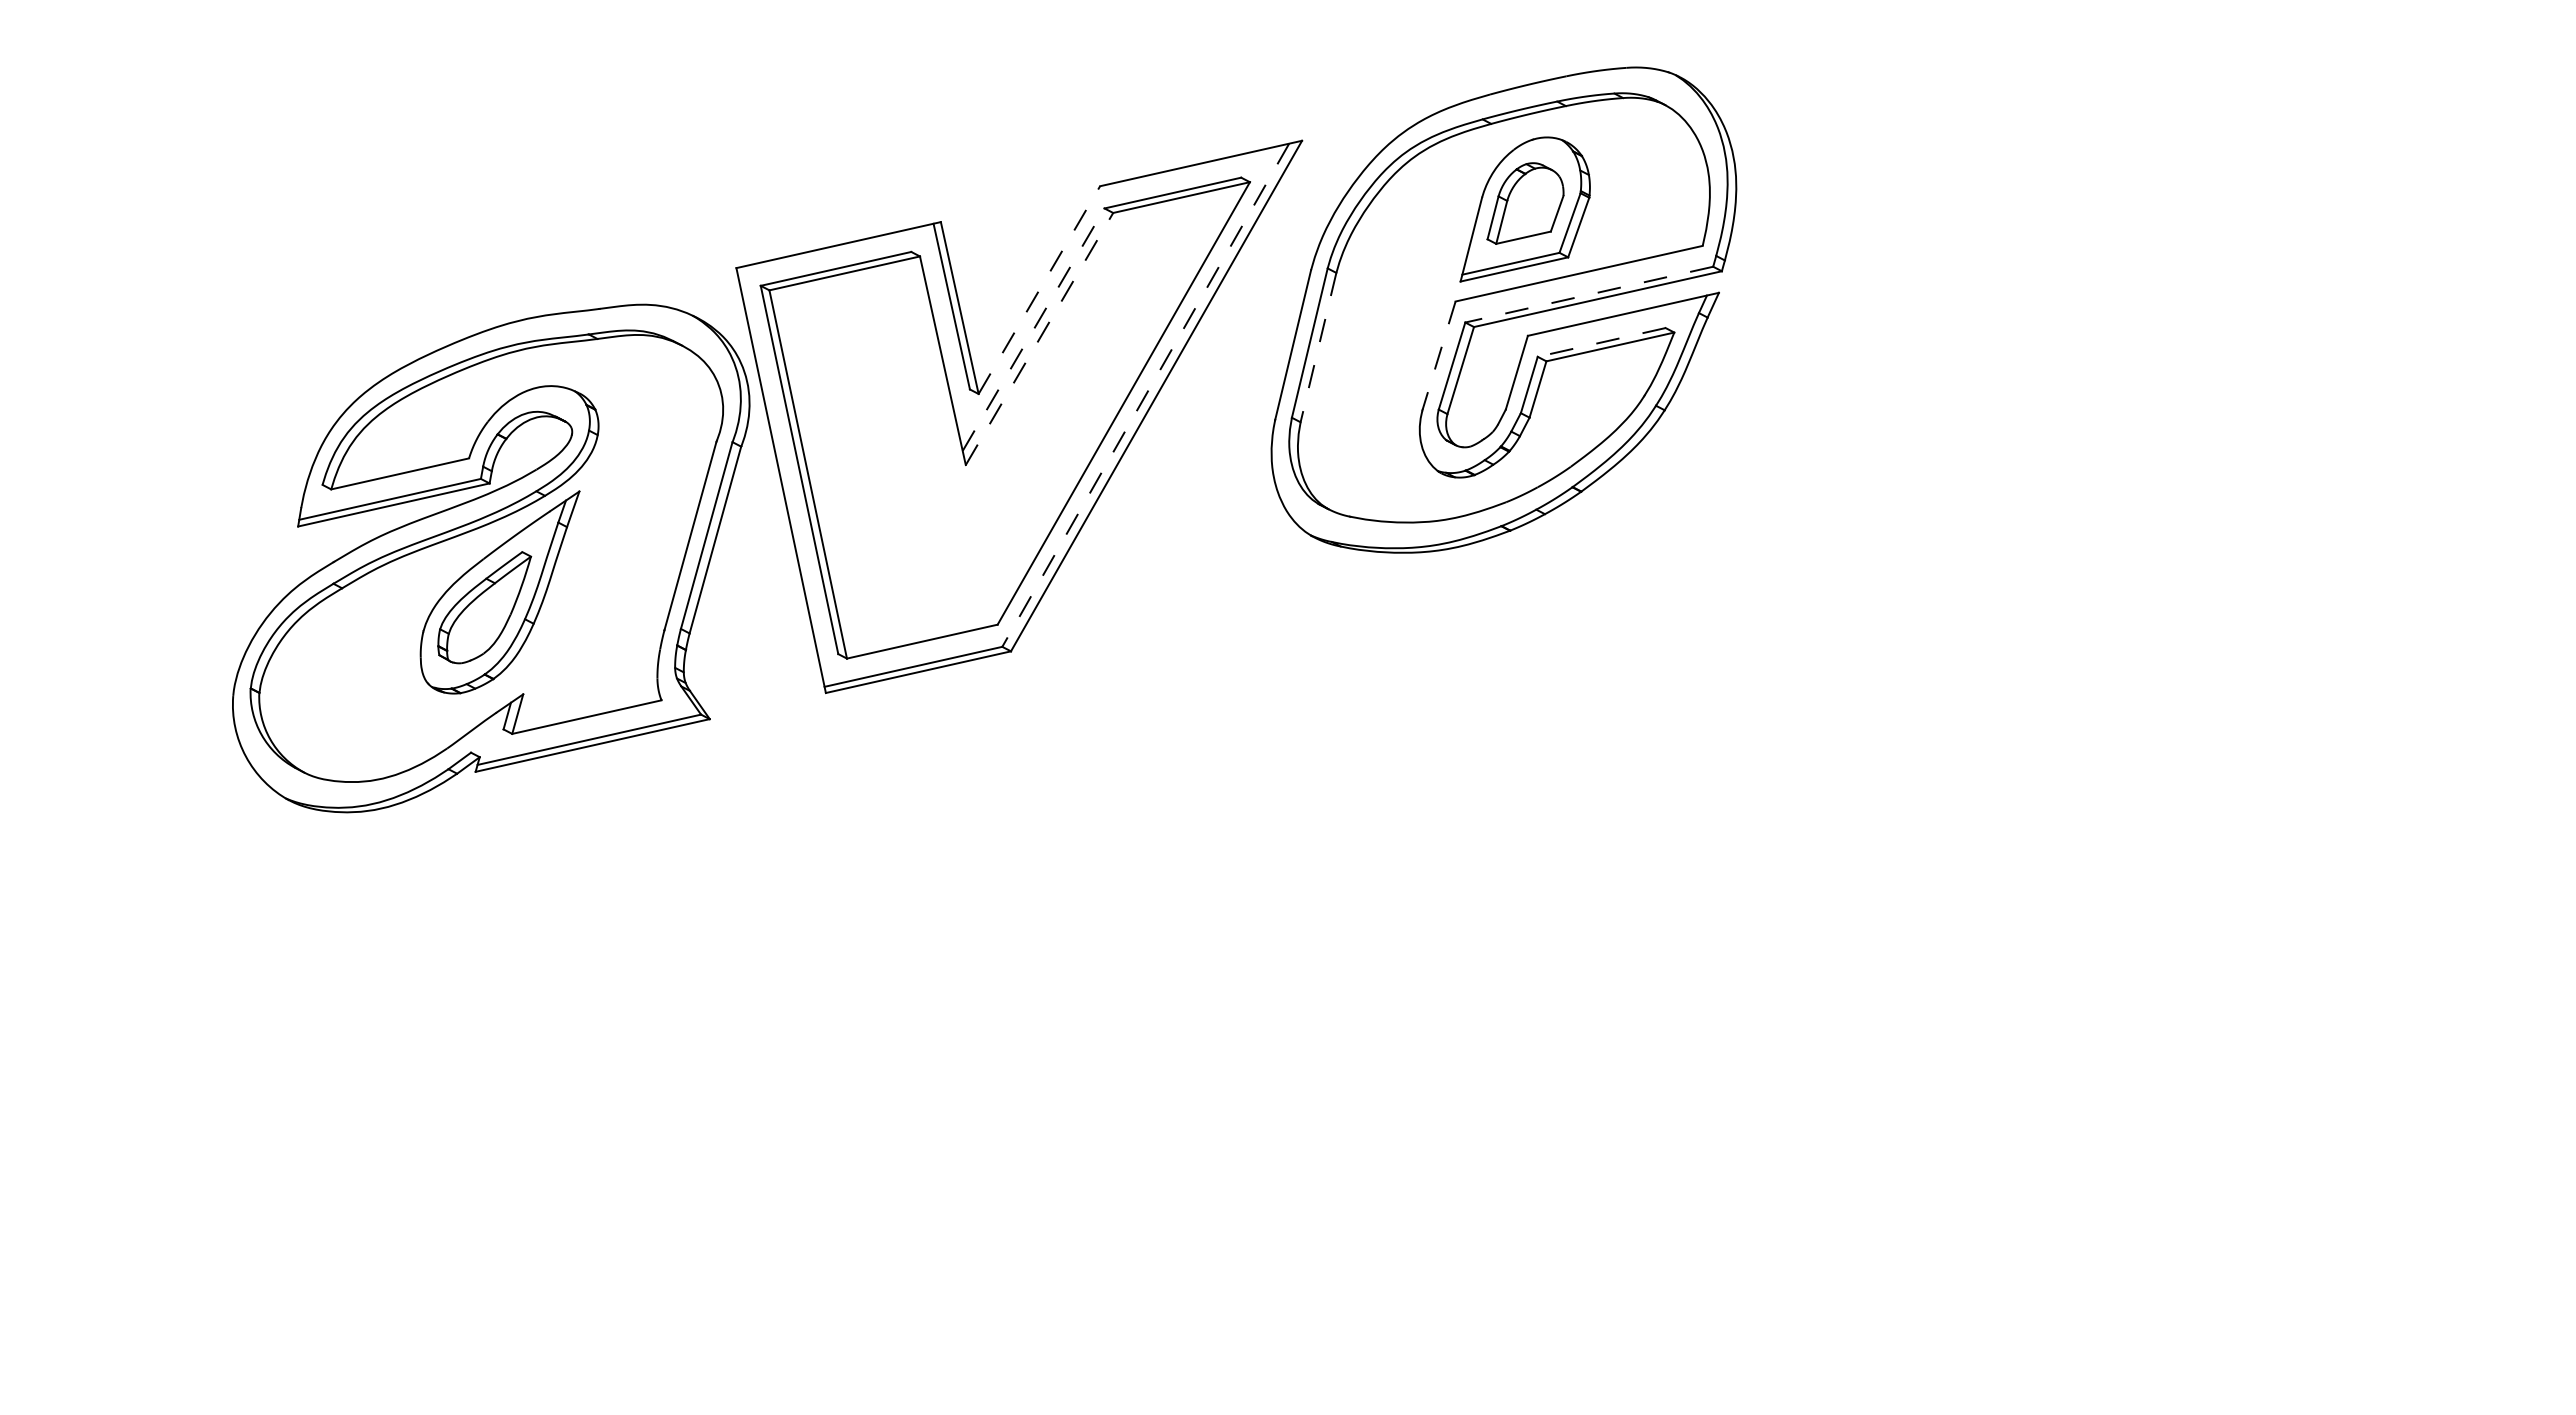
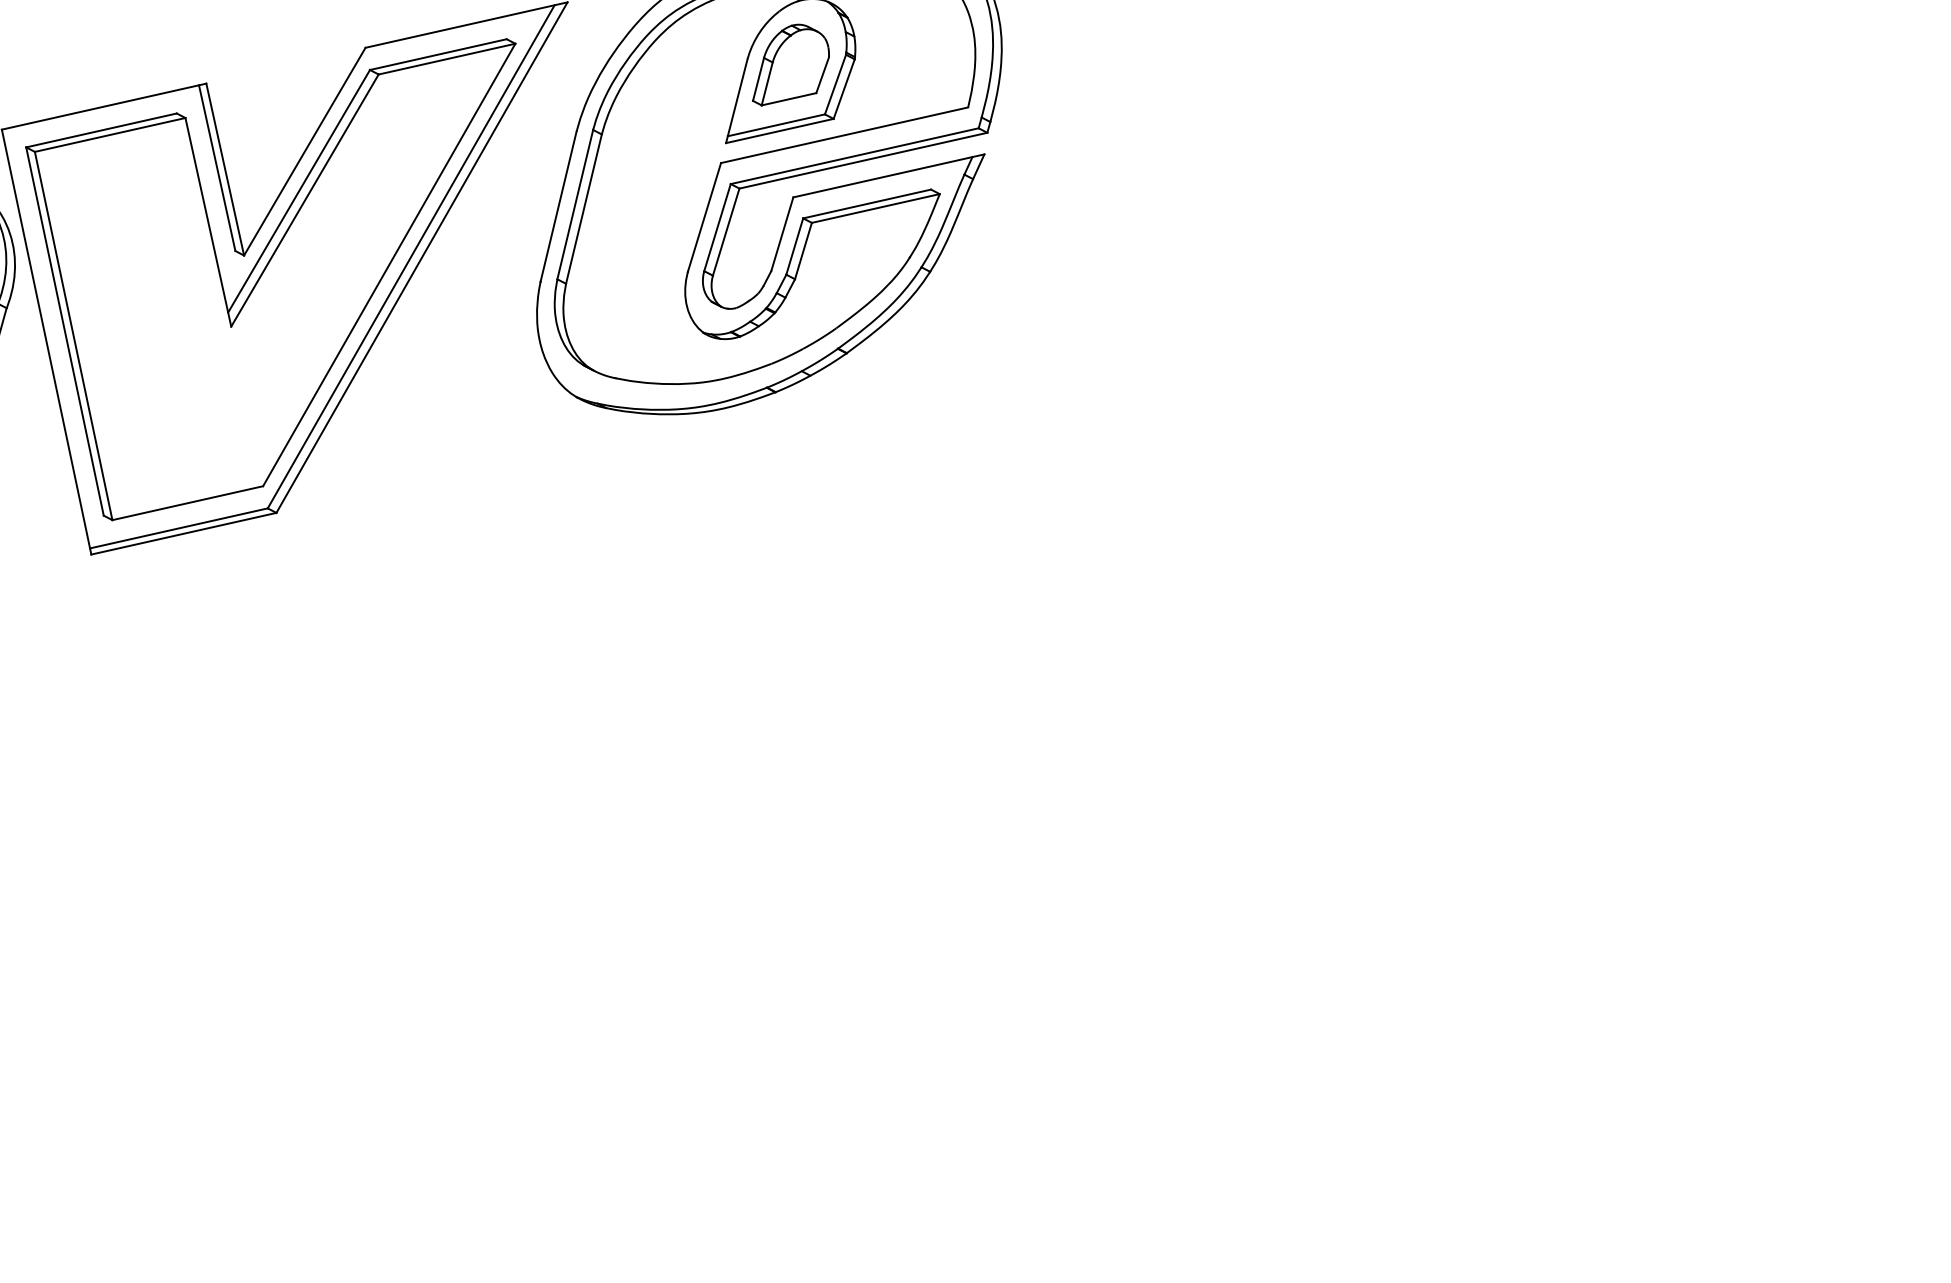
line: (1039, 289) -> (304, 151), dashed -> solid
line: (1588, 294) -> (853, 156), dashed -> solid
line: (1033, 329) -> (298, 191), dashed -> solid
line: (1039, 338) -> (304, 200), dashed -> solid
line: (1601, 342) -> (866, 204), dashed -> solid
line: (1318, 347) -> (583, 209), dashed -> solid
line: (1439, 355) -> (704, 217), dashed -> solid
line: (1145, 395) -> (410, 257), dashed -> solid

